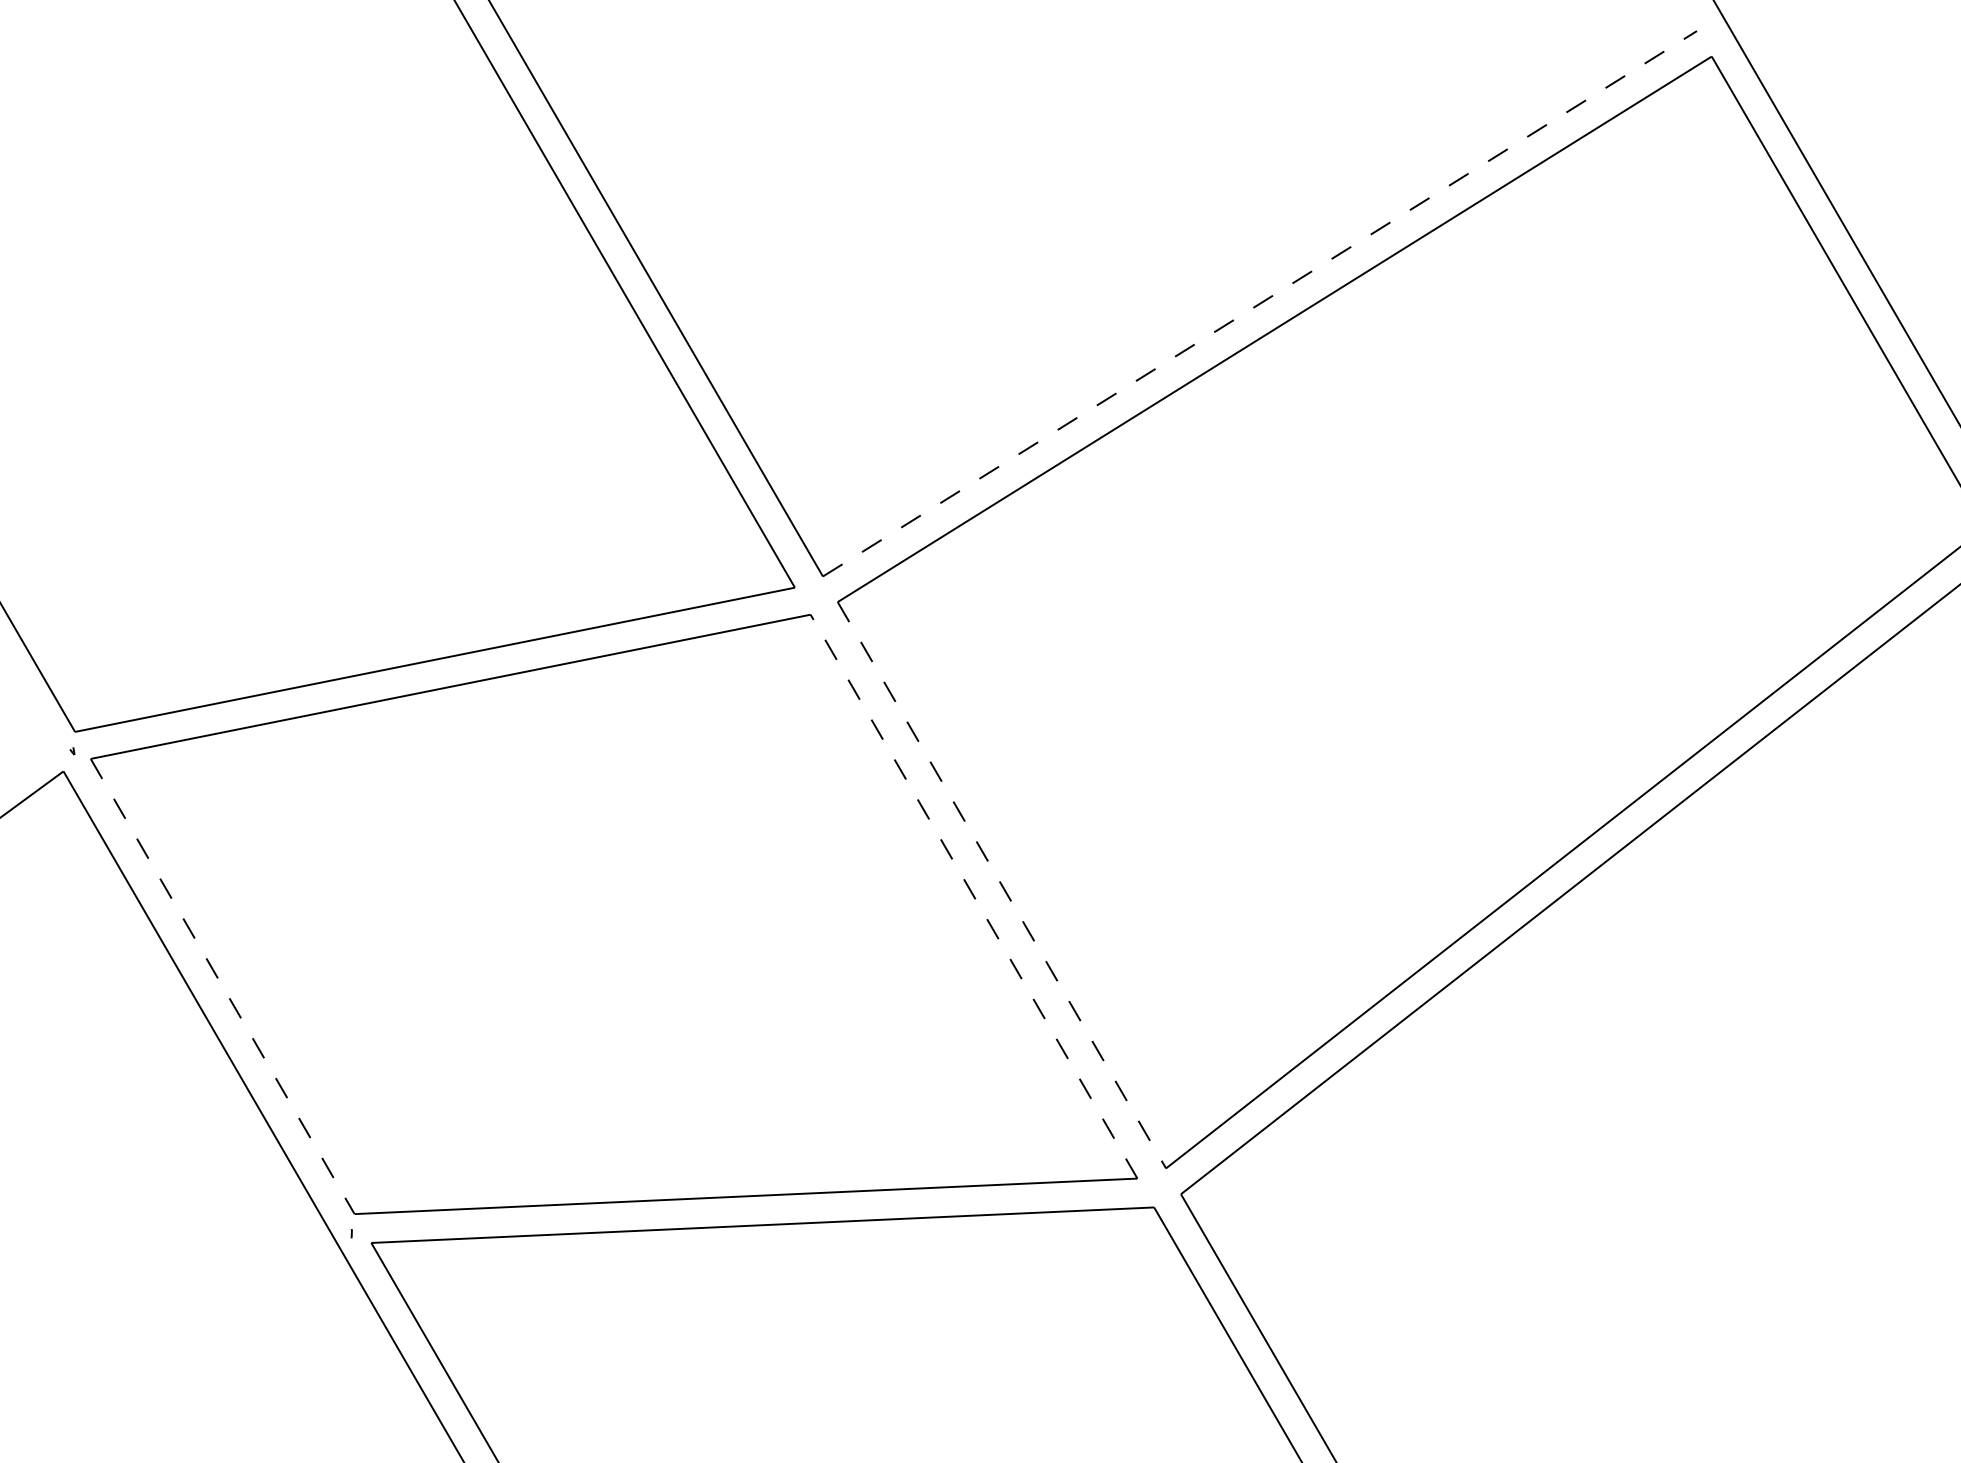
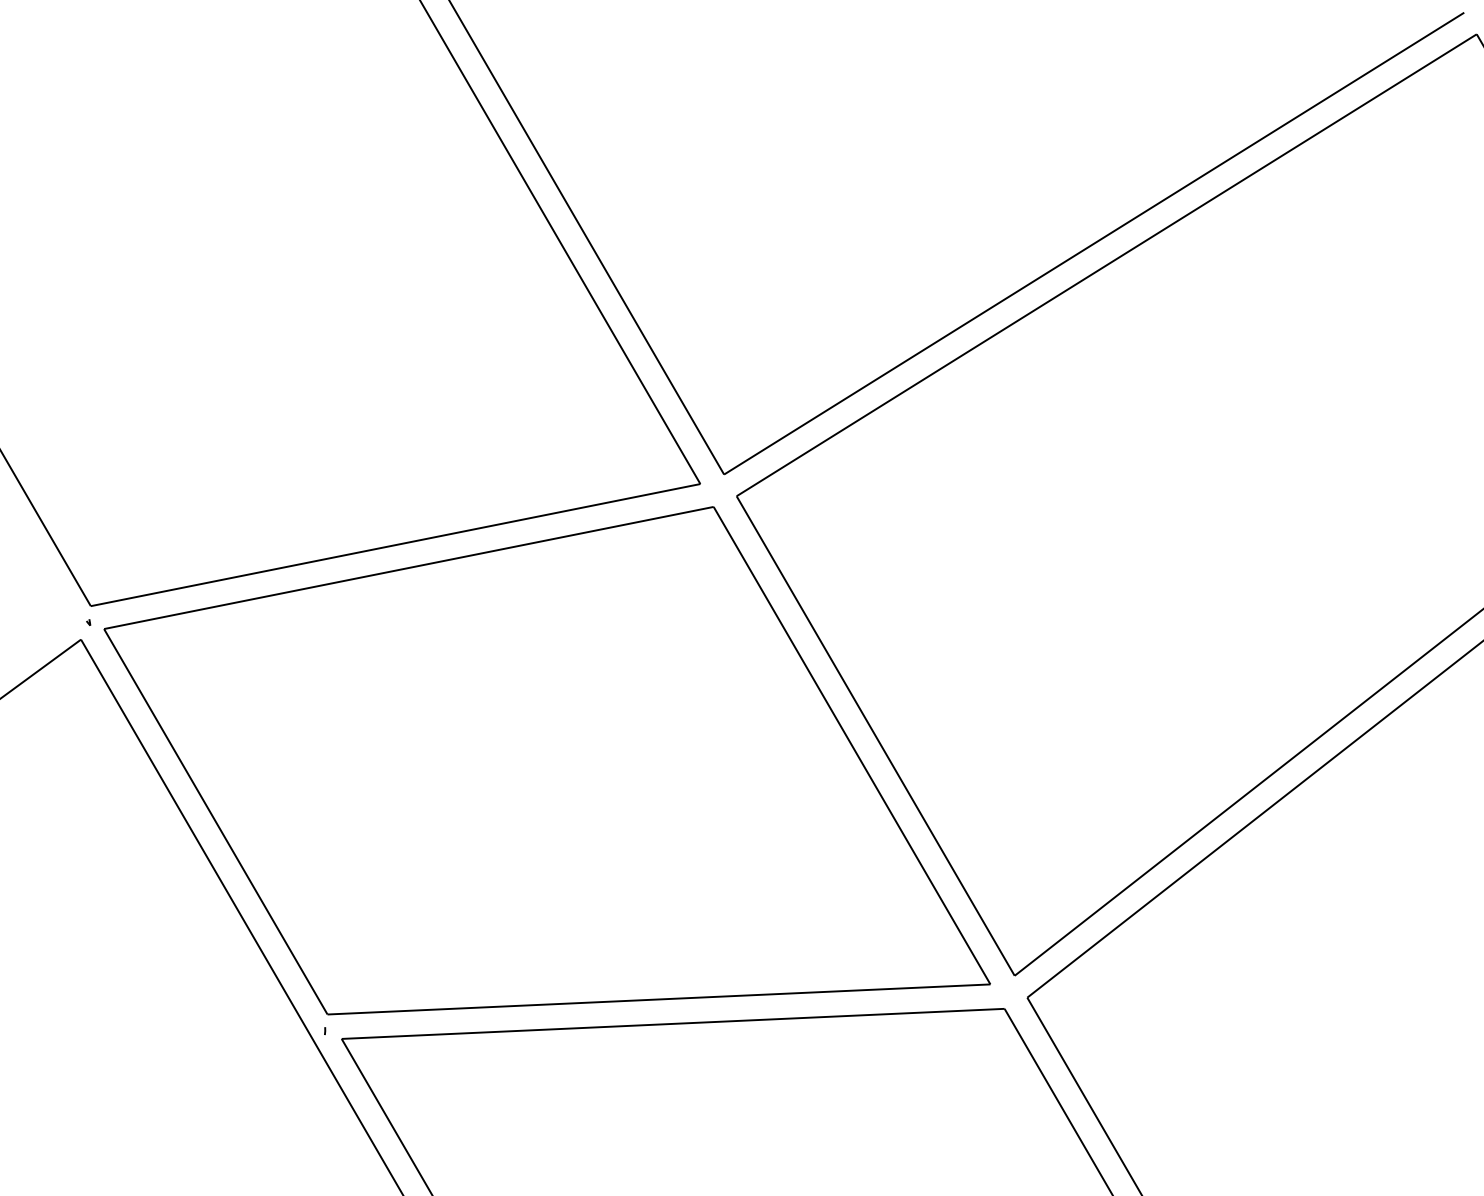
line: (1260, 303) -> (1094, 243), dashed -> solid
line: (1002, 885) -> (876, 736), dashed -> solid
line: (974, 896) -> (852, 745), dashed -> solid
line: (222, 986) -> (215, 821), dashed -> solid

